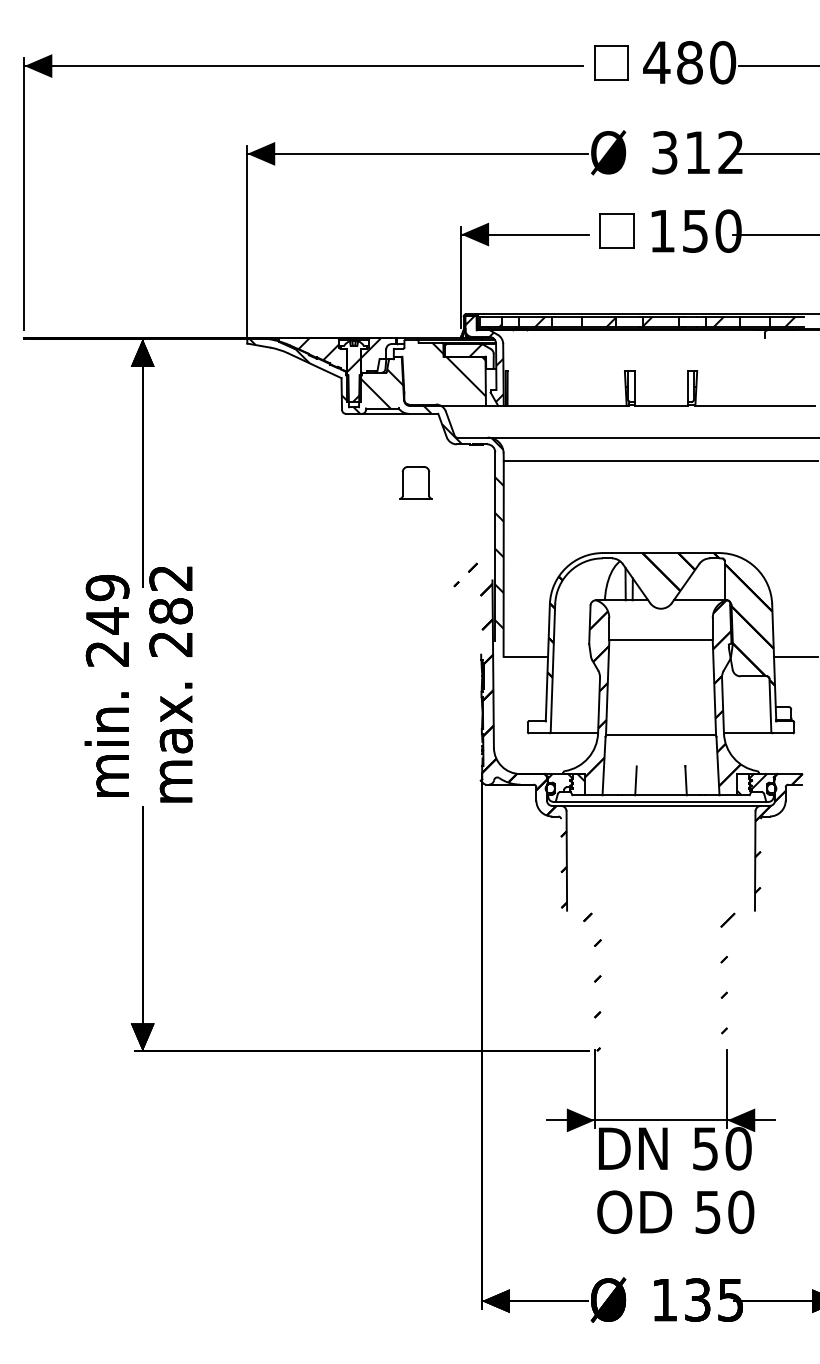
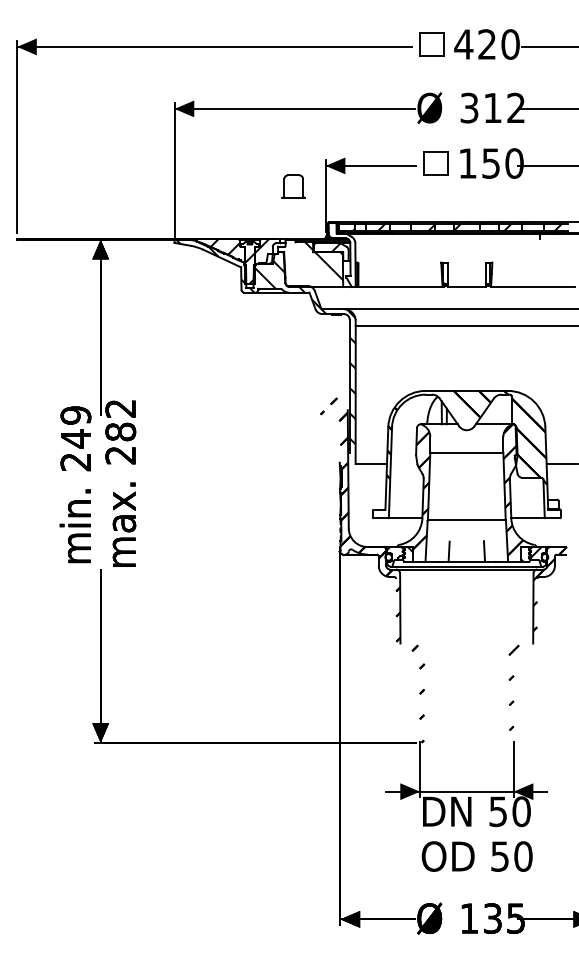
text: (689, 62) -> (486, 44), 480 -> 420
hatch: (484, 358) -> (342, 253), removed
part: (415, 482) -> (293, 186), moved

